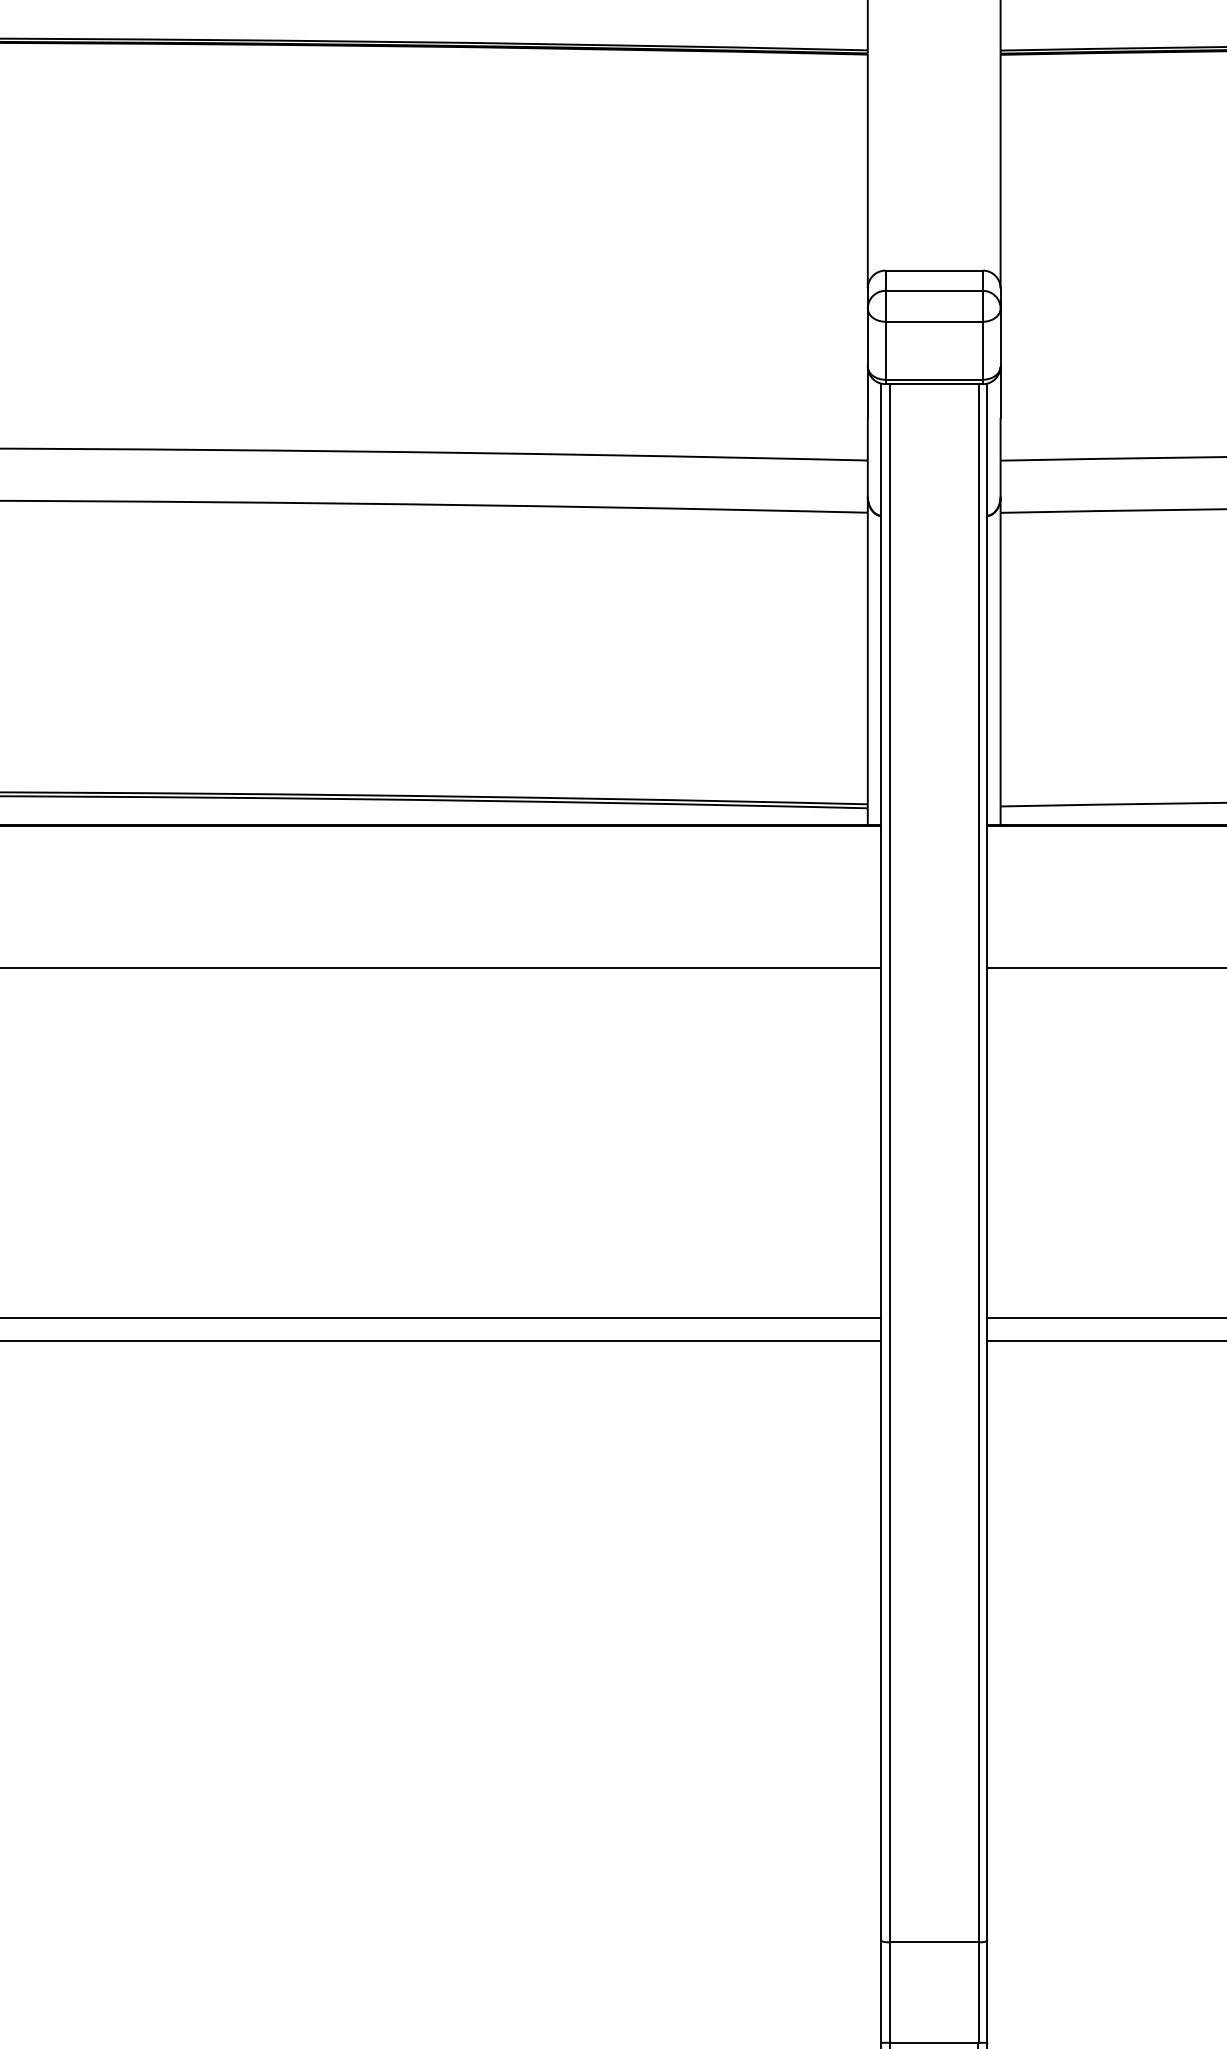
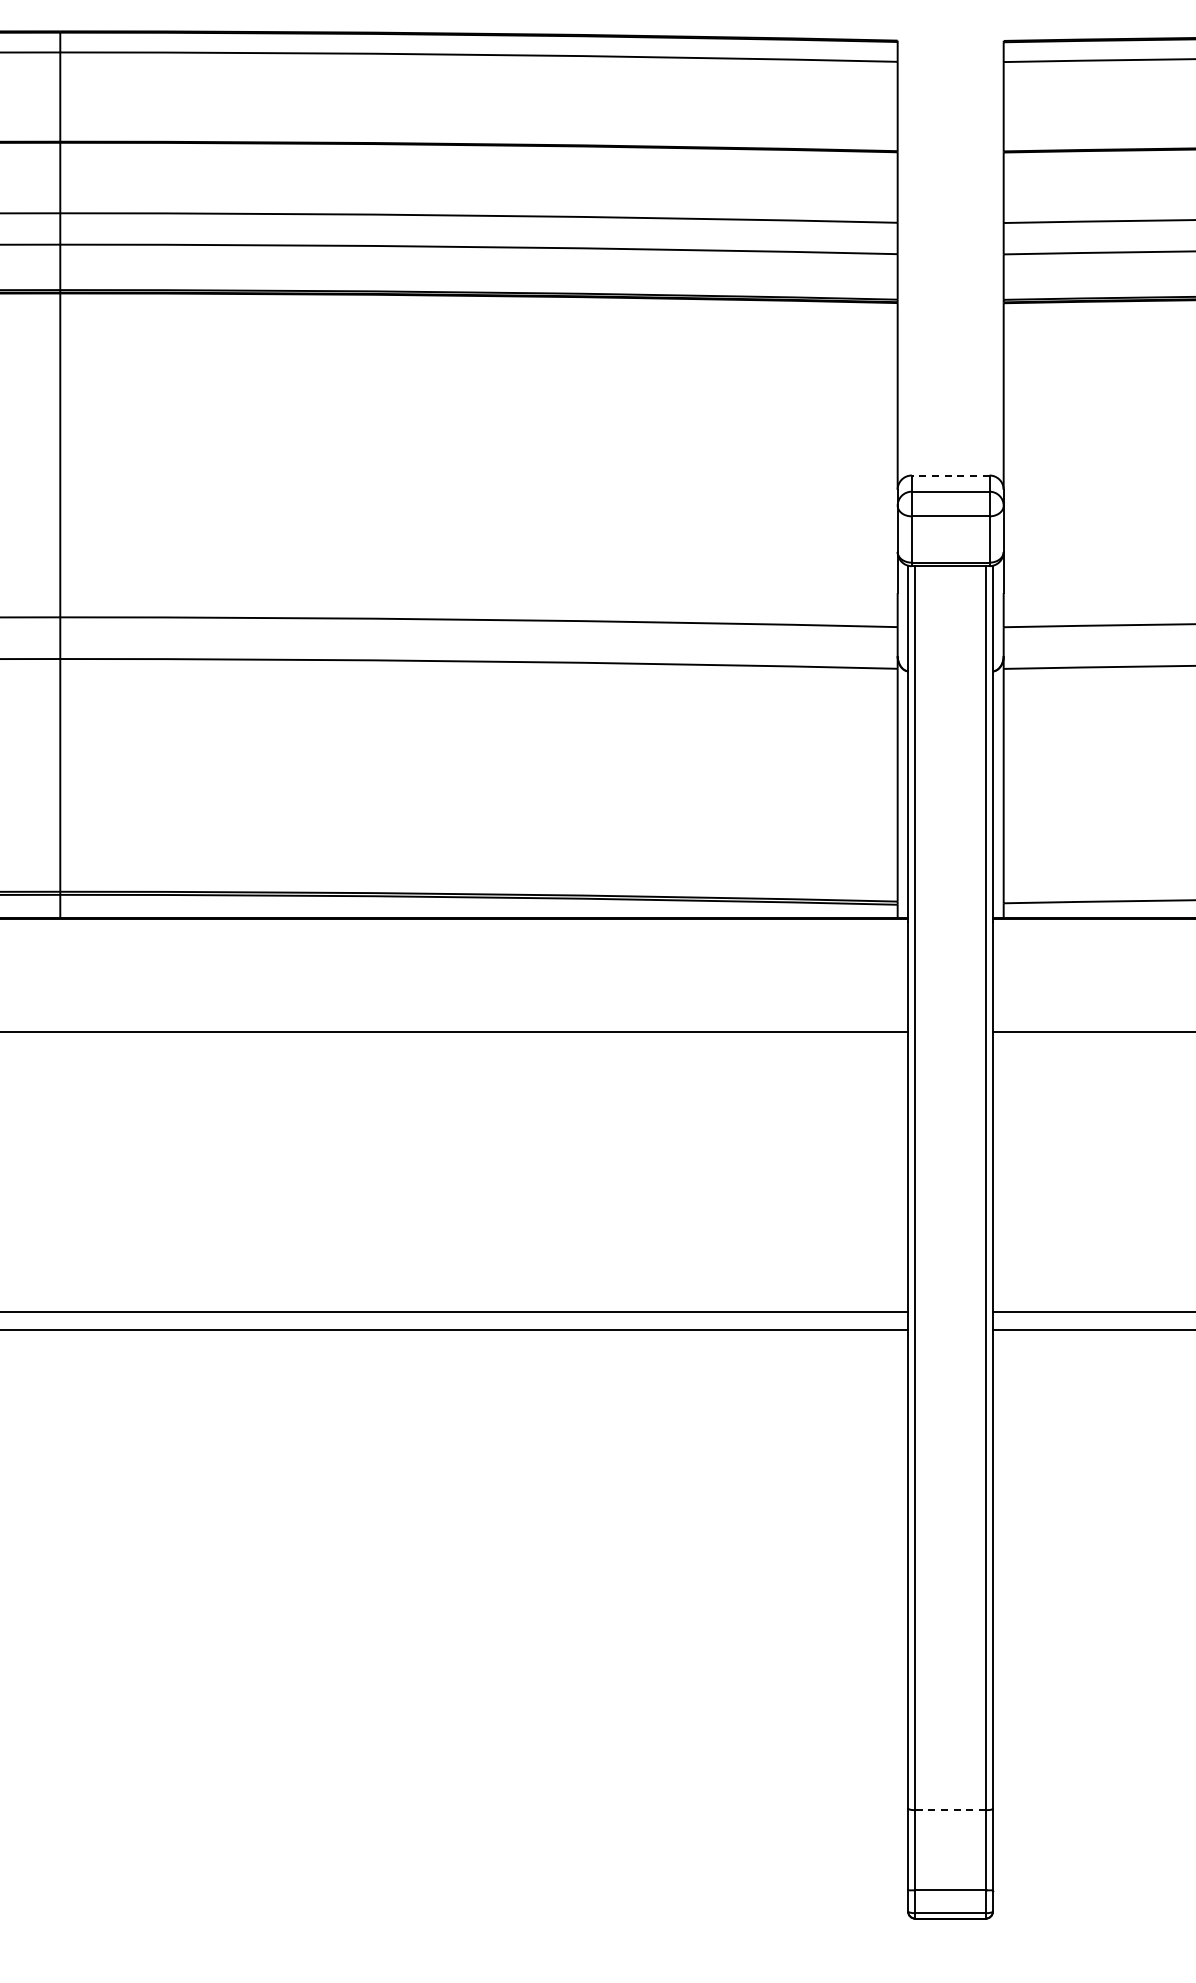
line: (933, 270) -> (950, 475), solid -> dashed
line: (933, 1942) -> (950, 1810), solid -> dashed

